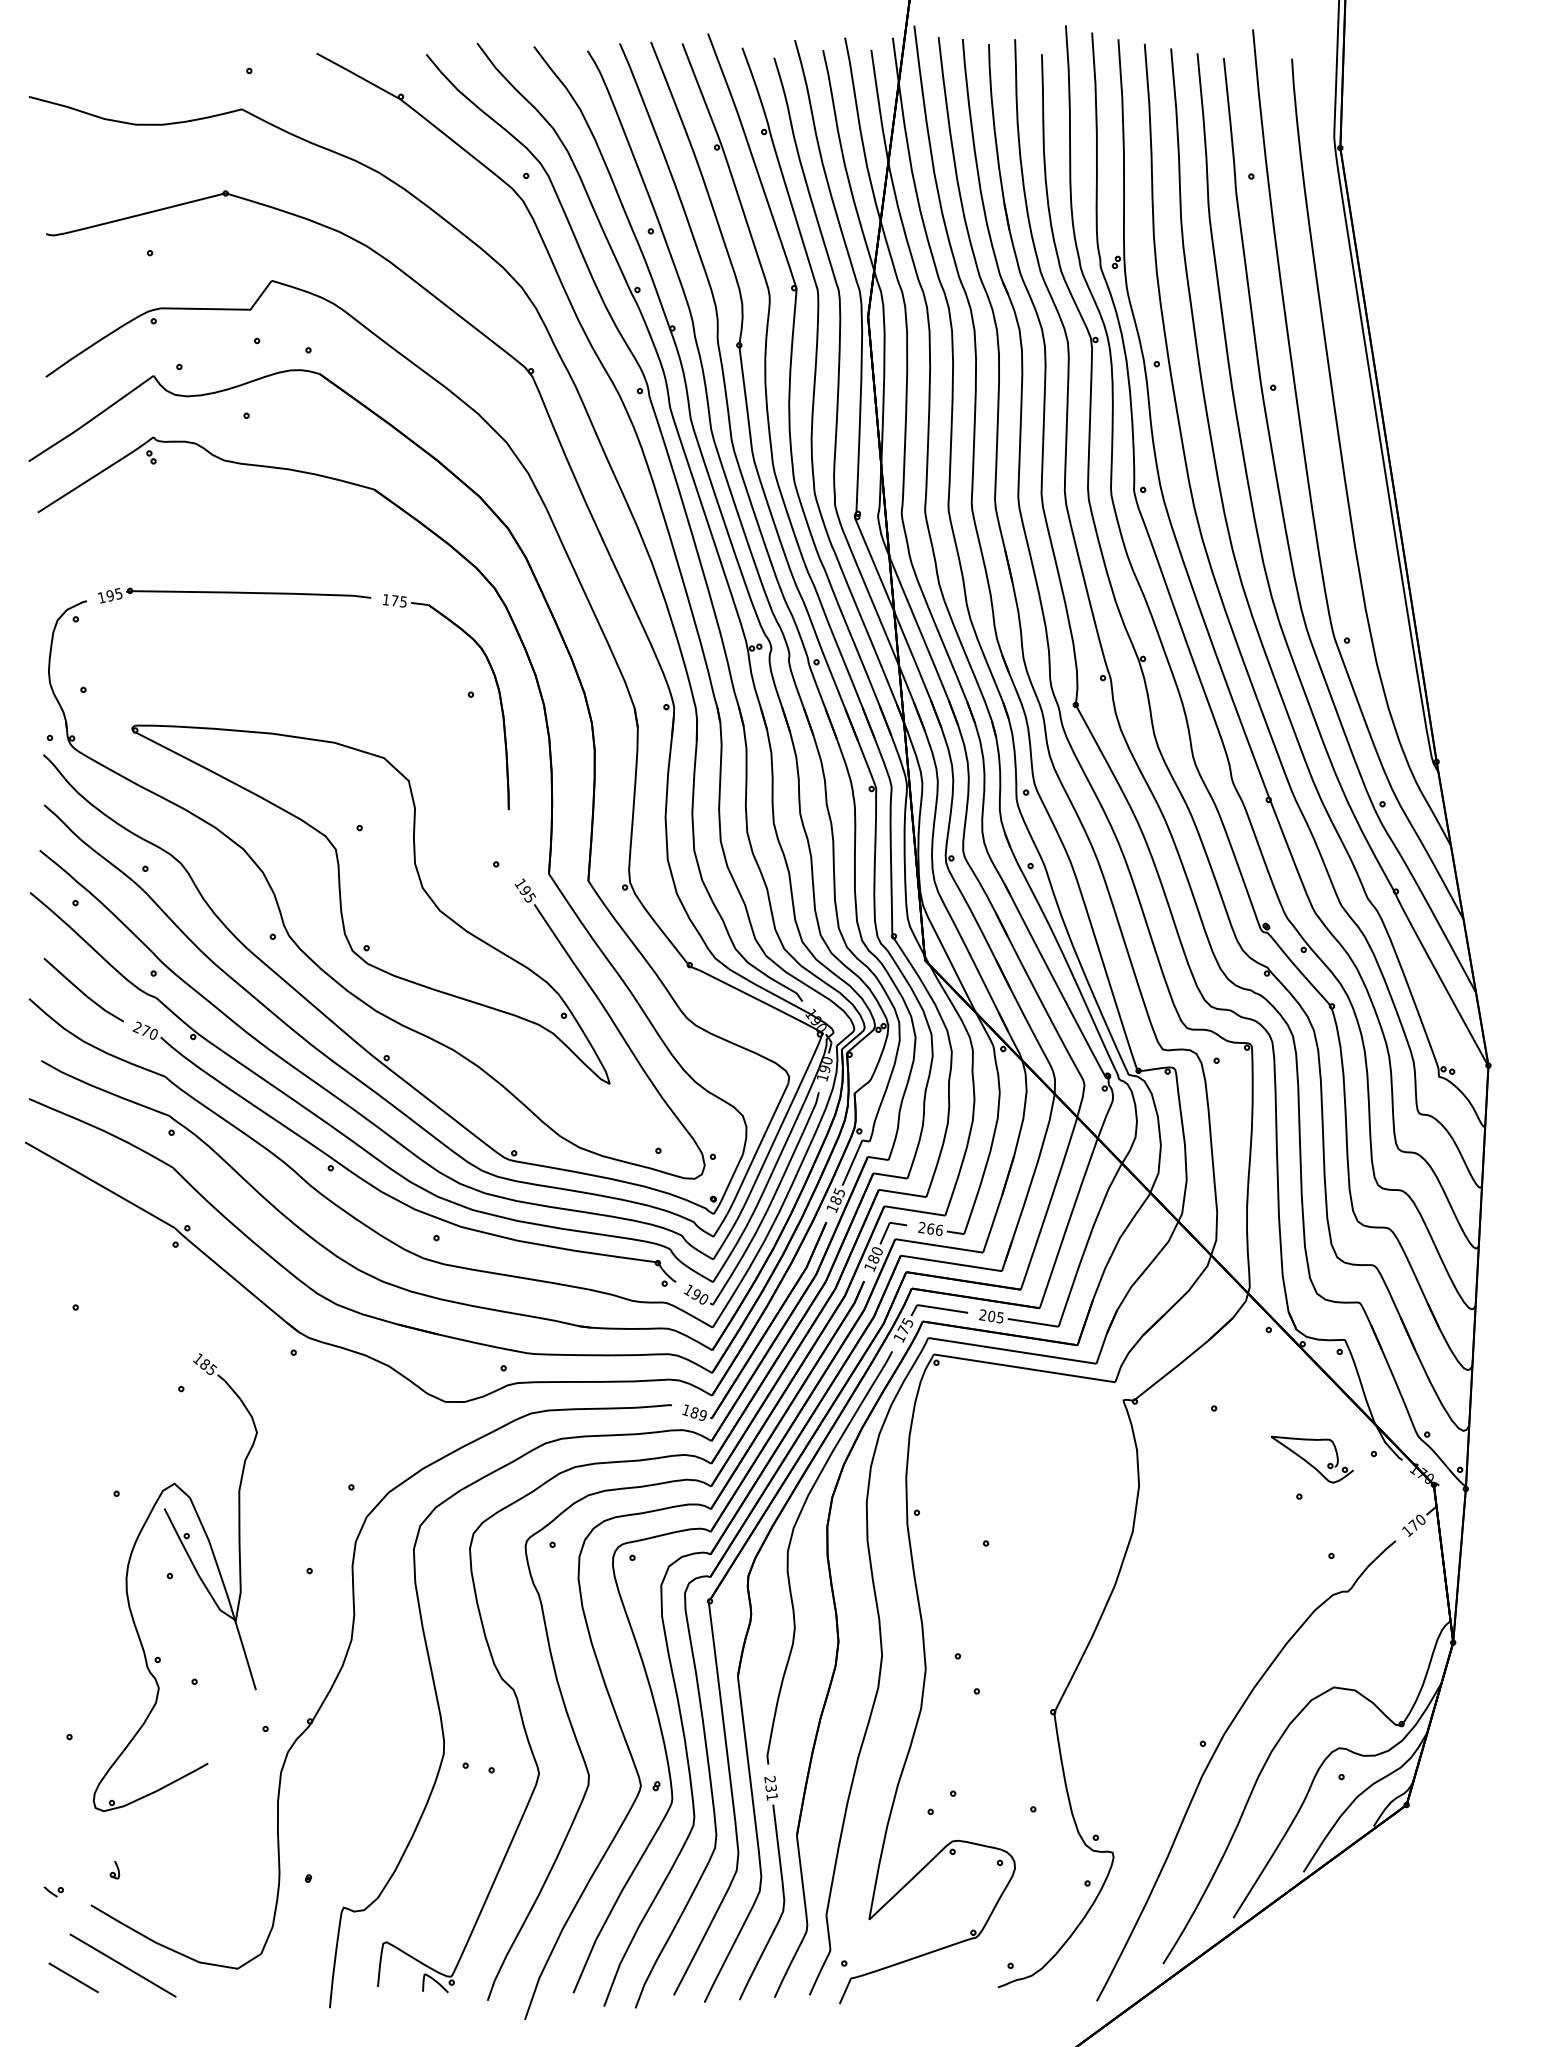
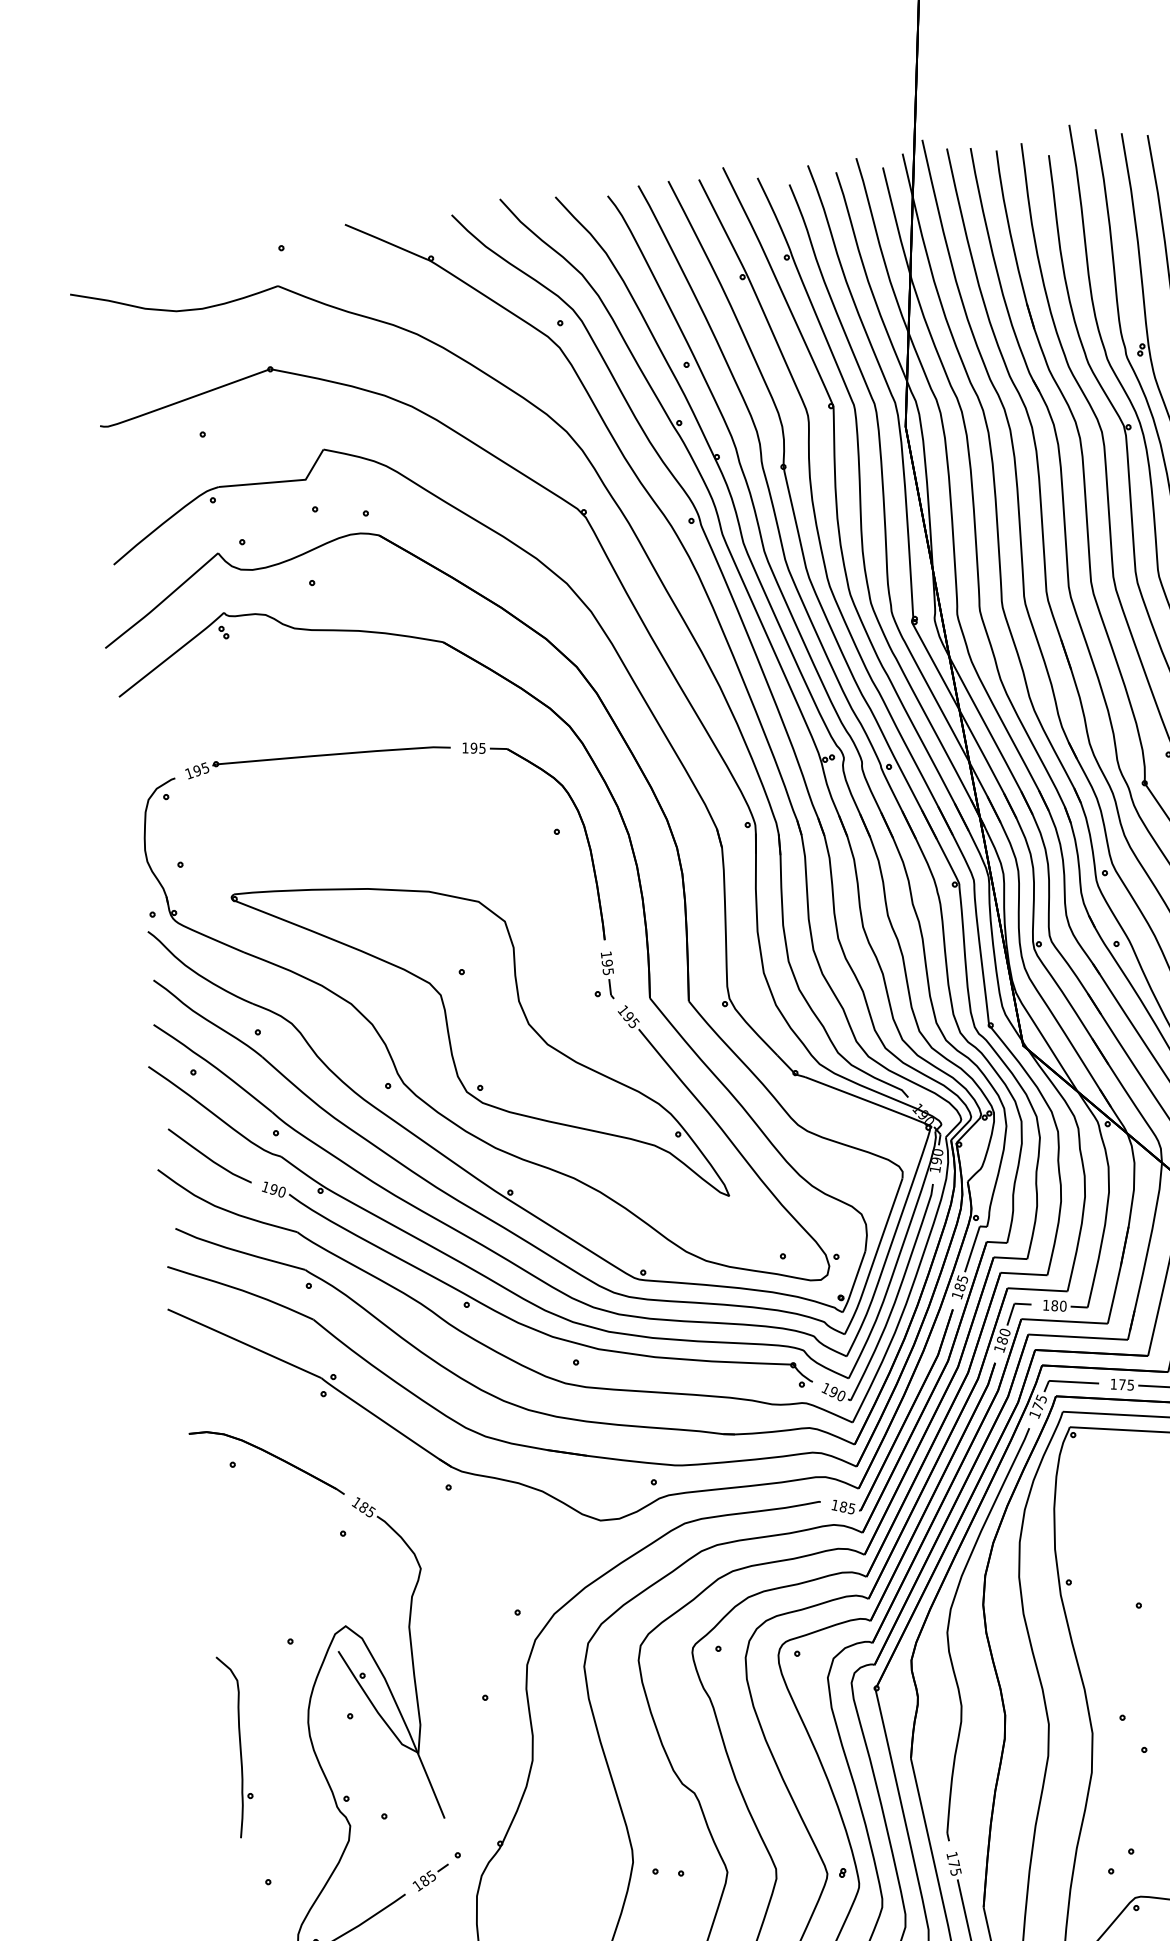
text: (394, 600) -> (473, 747), 175 -> 195
part: (508, 846) -> (608, 975), added
text: (141, 1028) -> (269, 1187), 270 -> 190
text: (930, 1228) -> (1054, 1305), 266 -> 180
part: (116, 1302) -> (271, 1455), added
text: (987, 1315) -> (1118, 1384), 205 -> 175
text: (702, 1414) -> (851, 1507), 189 -> 185
part: (50, 1595) -> (236, 1746), added
part: (235, 1748) -> (430, 1877), added
text: (771, 1787) -> (954, 1863), 231 -> 175

